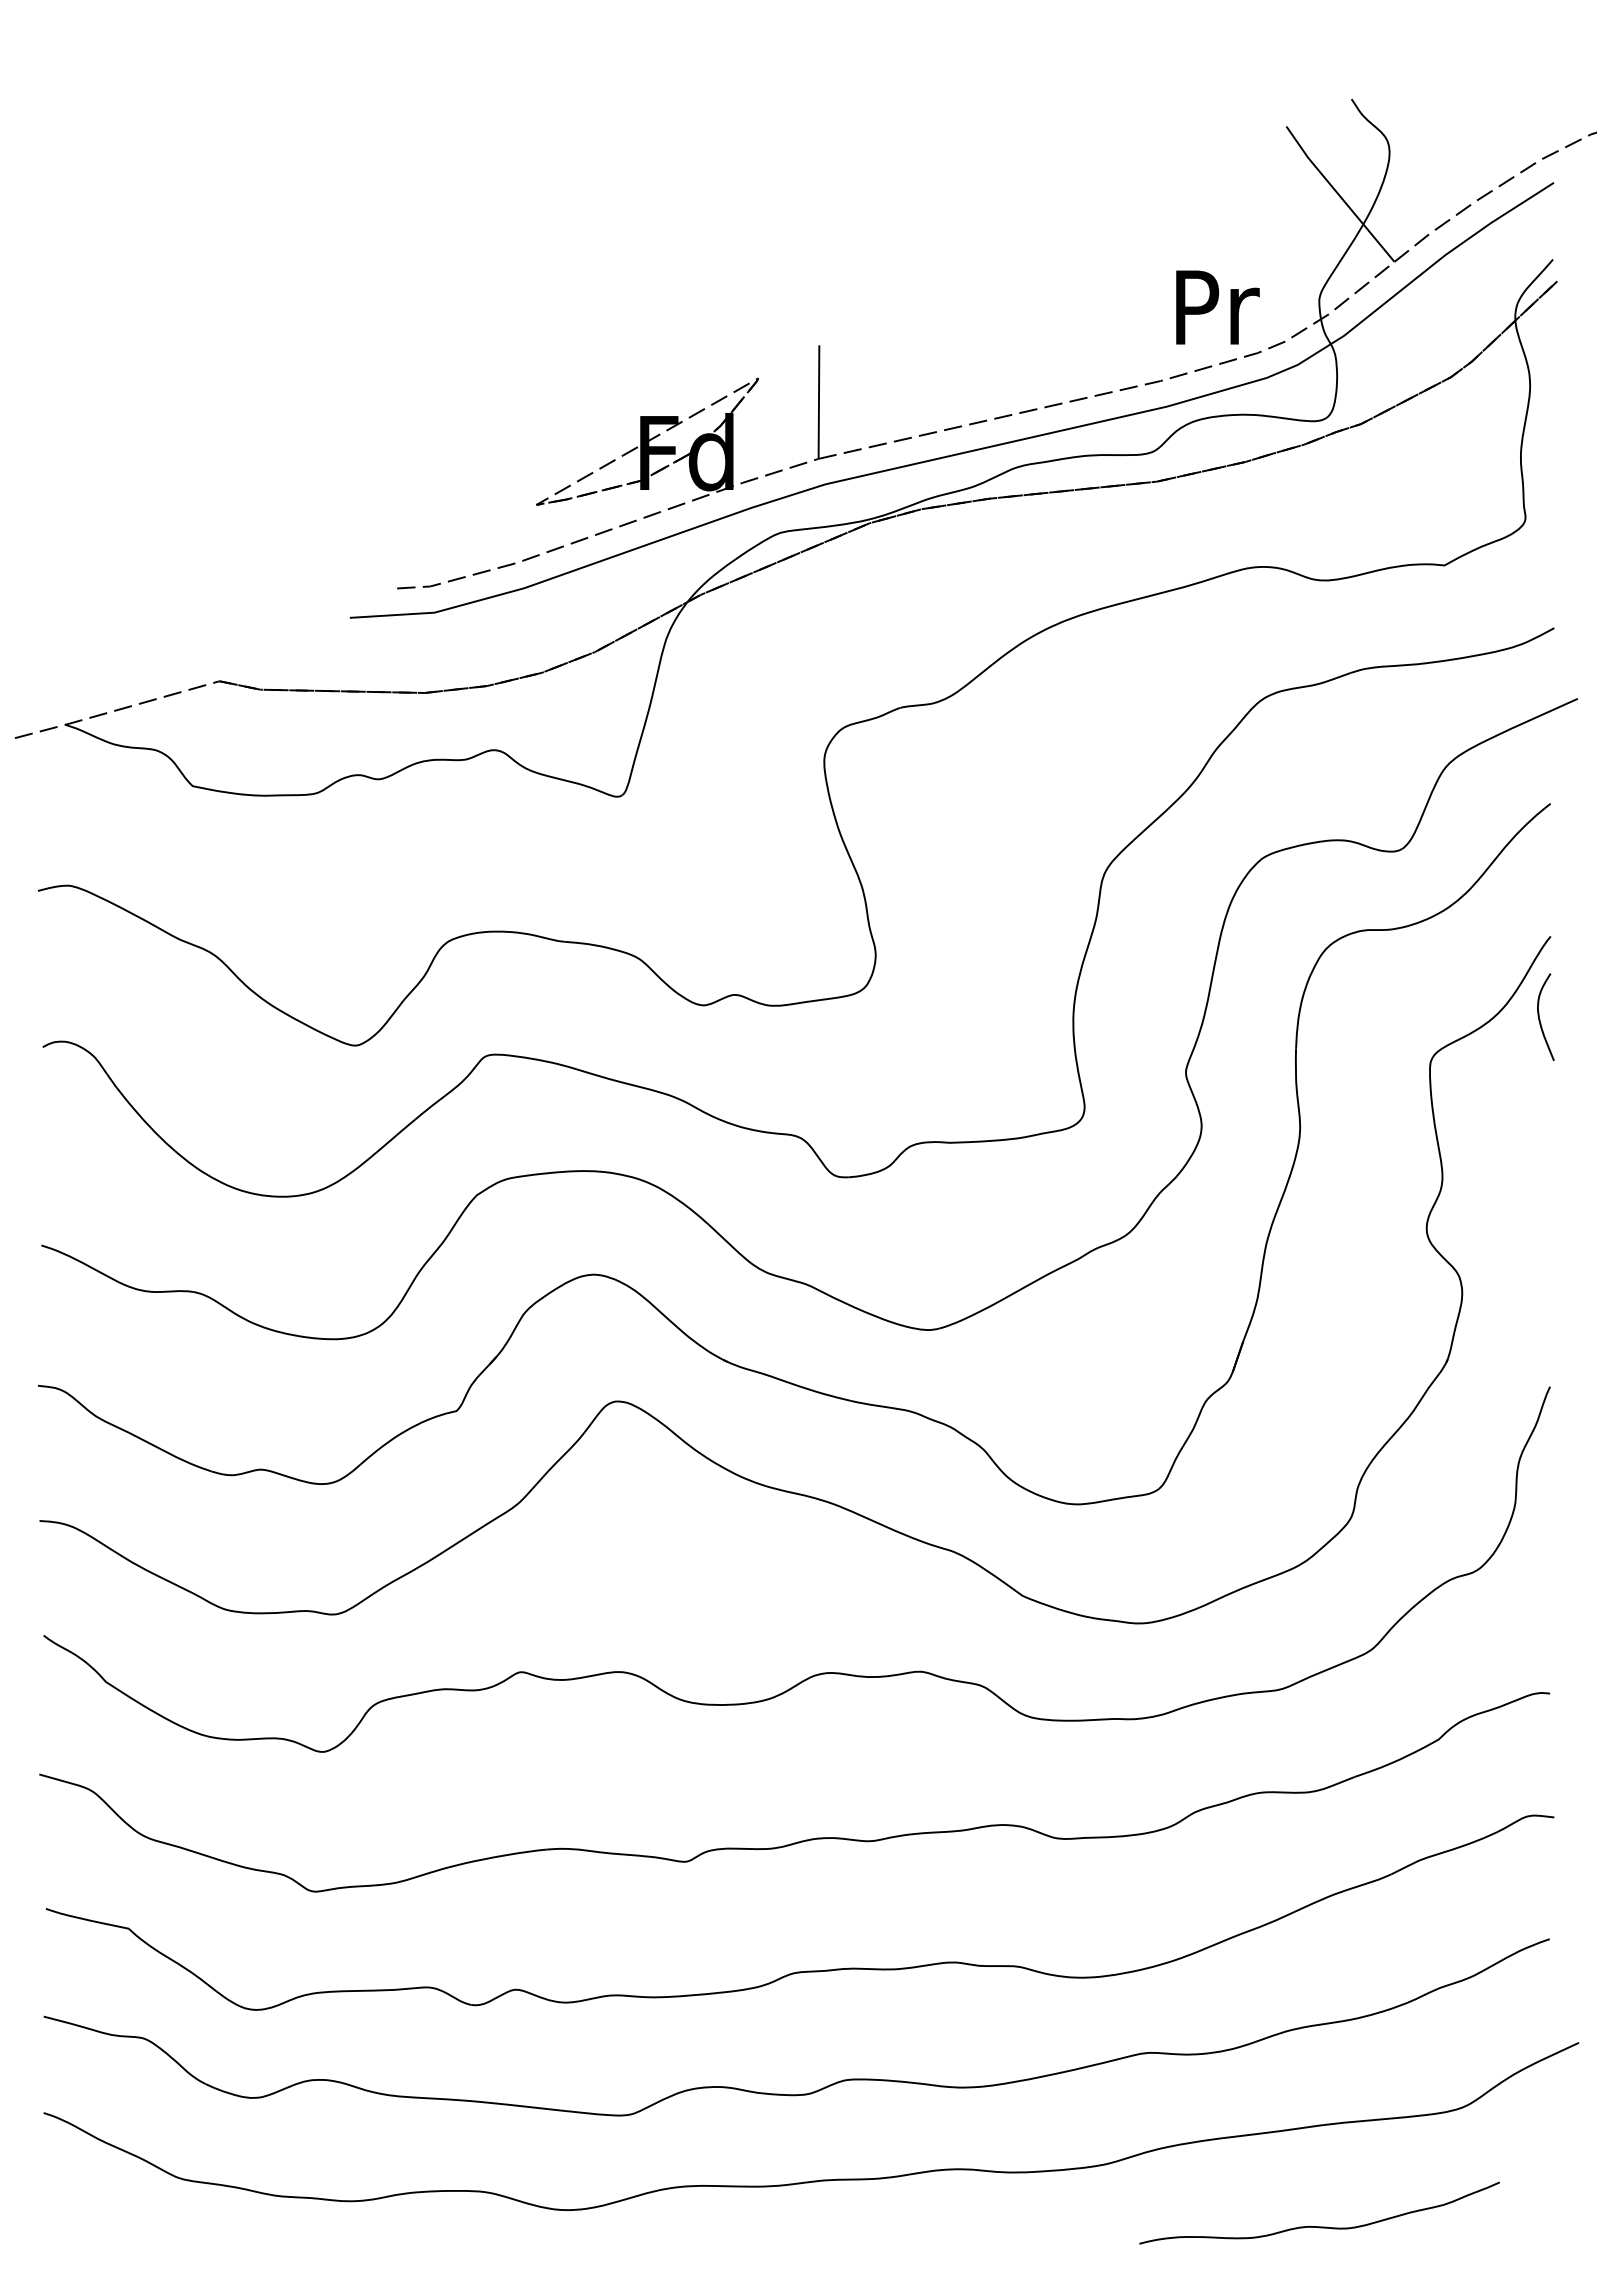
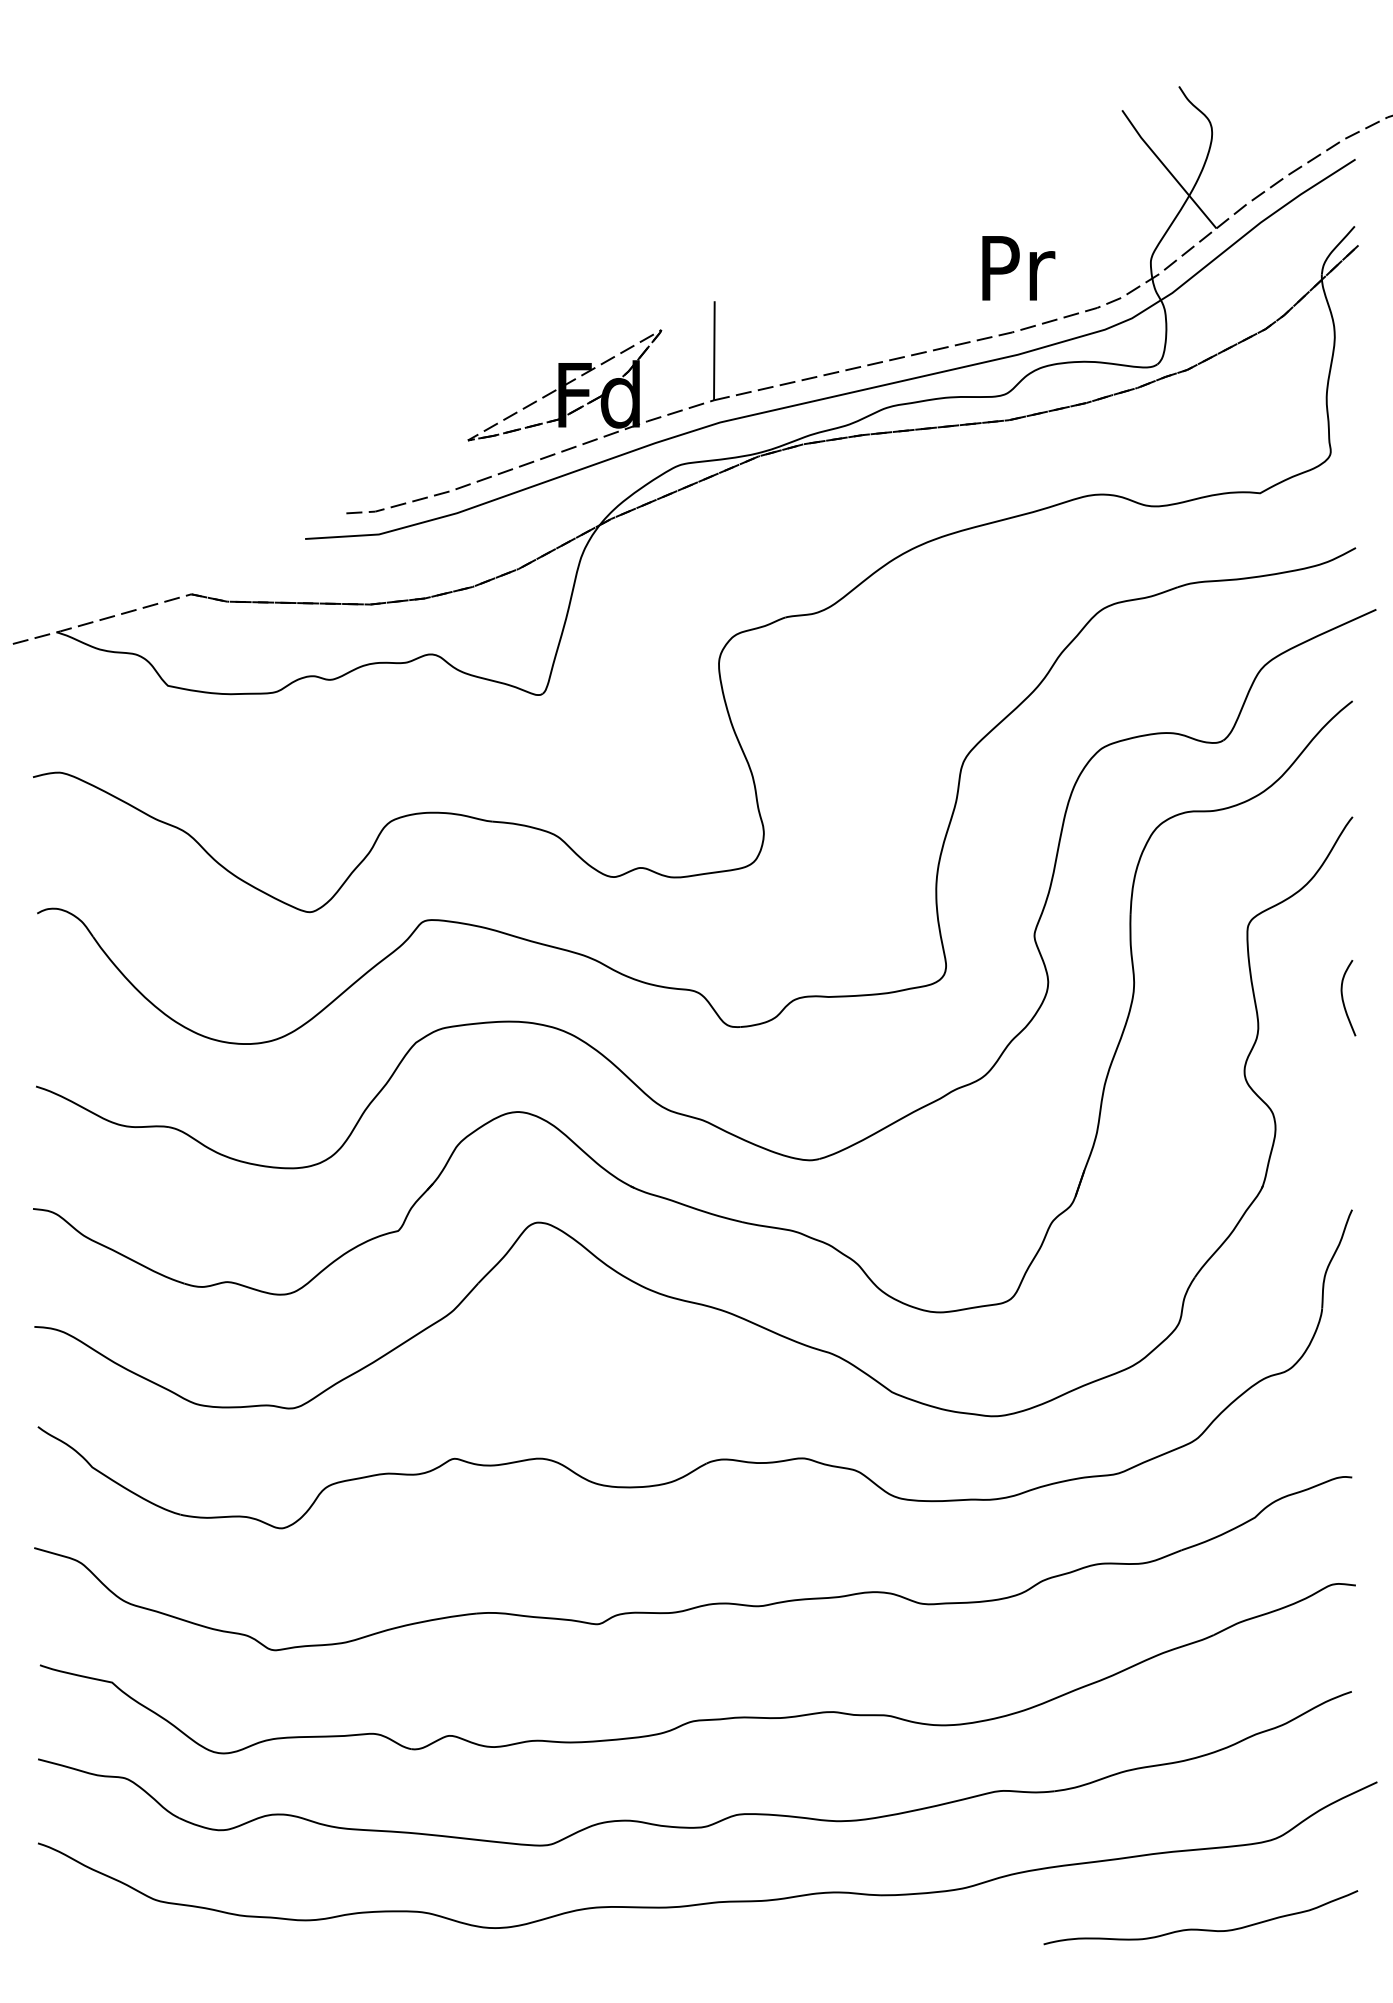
text: (1217, 307) -> (1018, 268), moved
curve: (1540, 1019) -> (1343, 1000), moved
curve: (1319, 2226) -> (1200, 1929), moved

